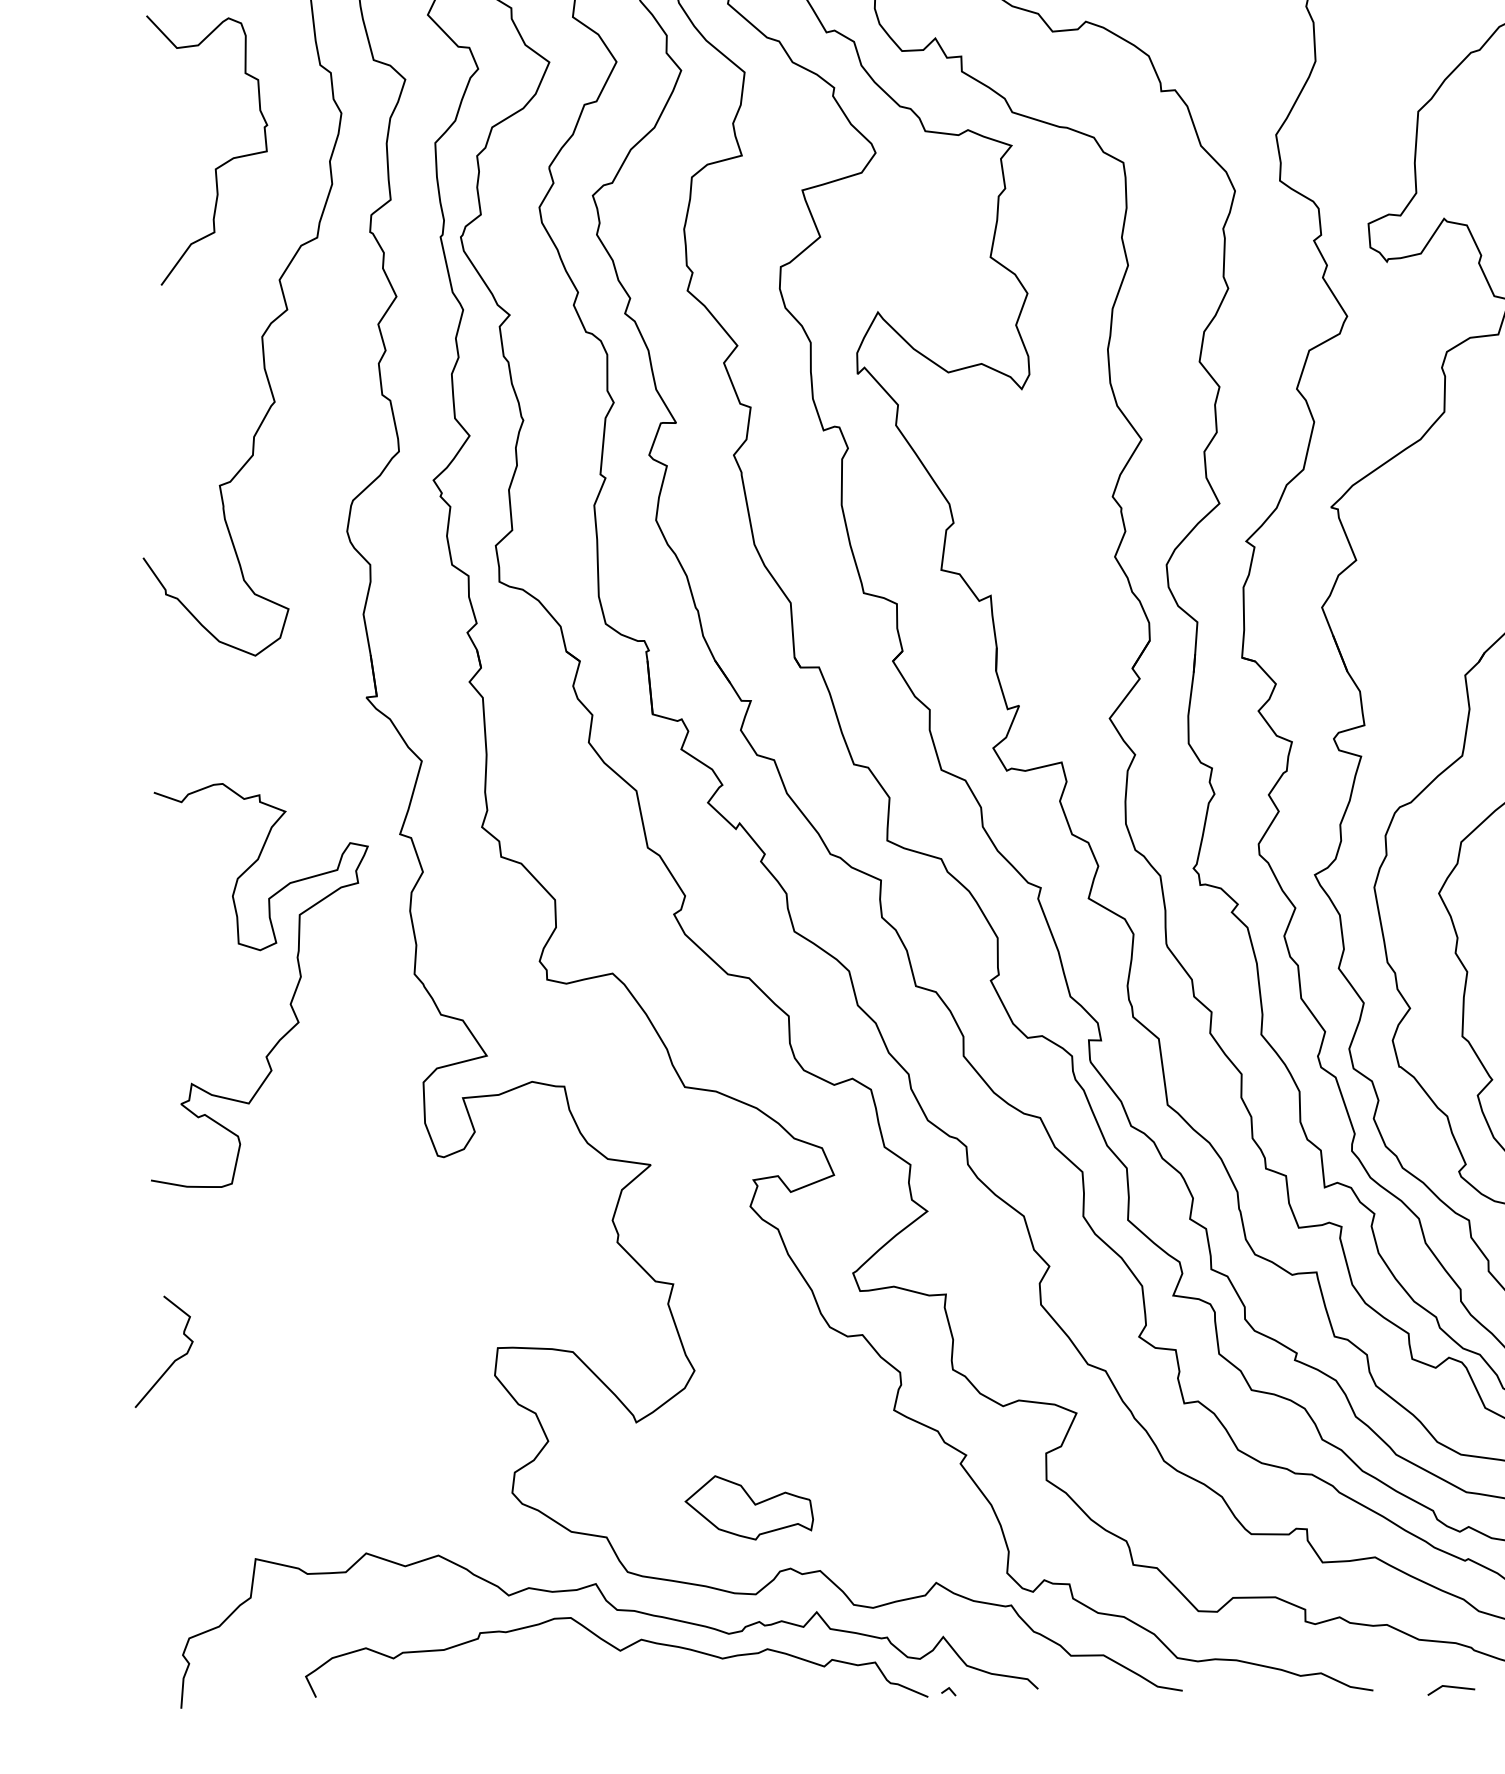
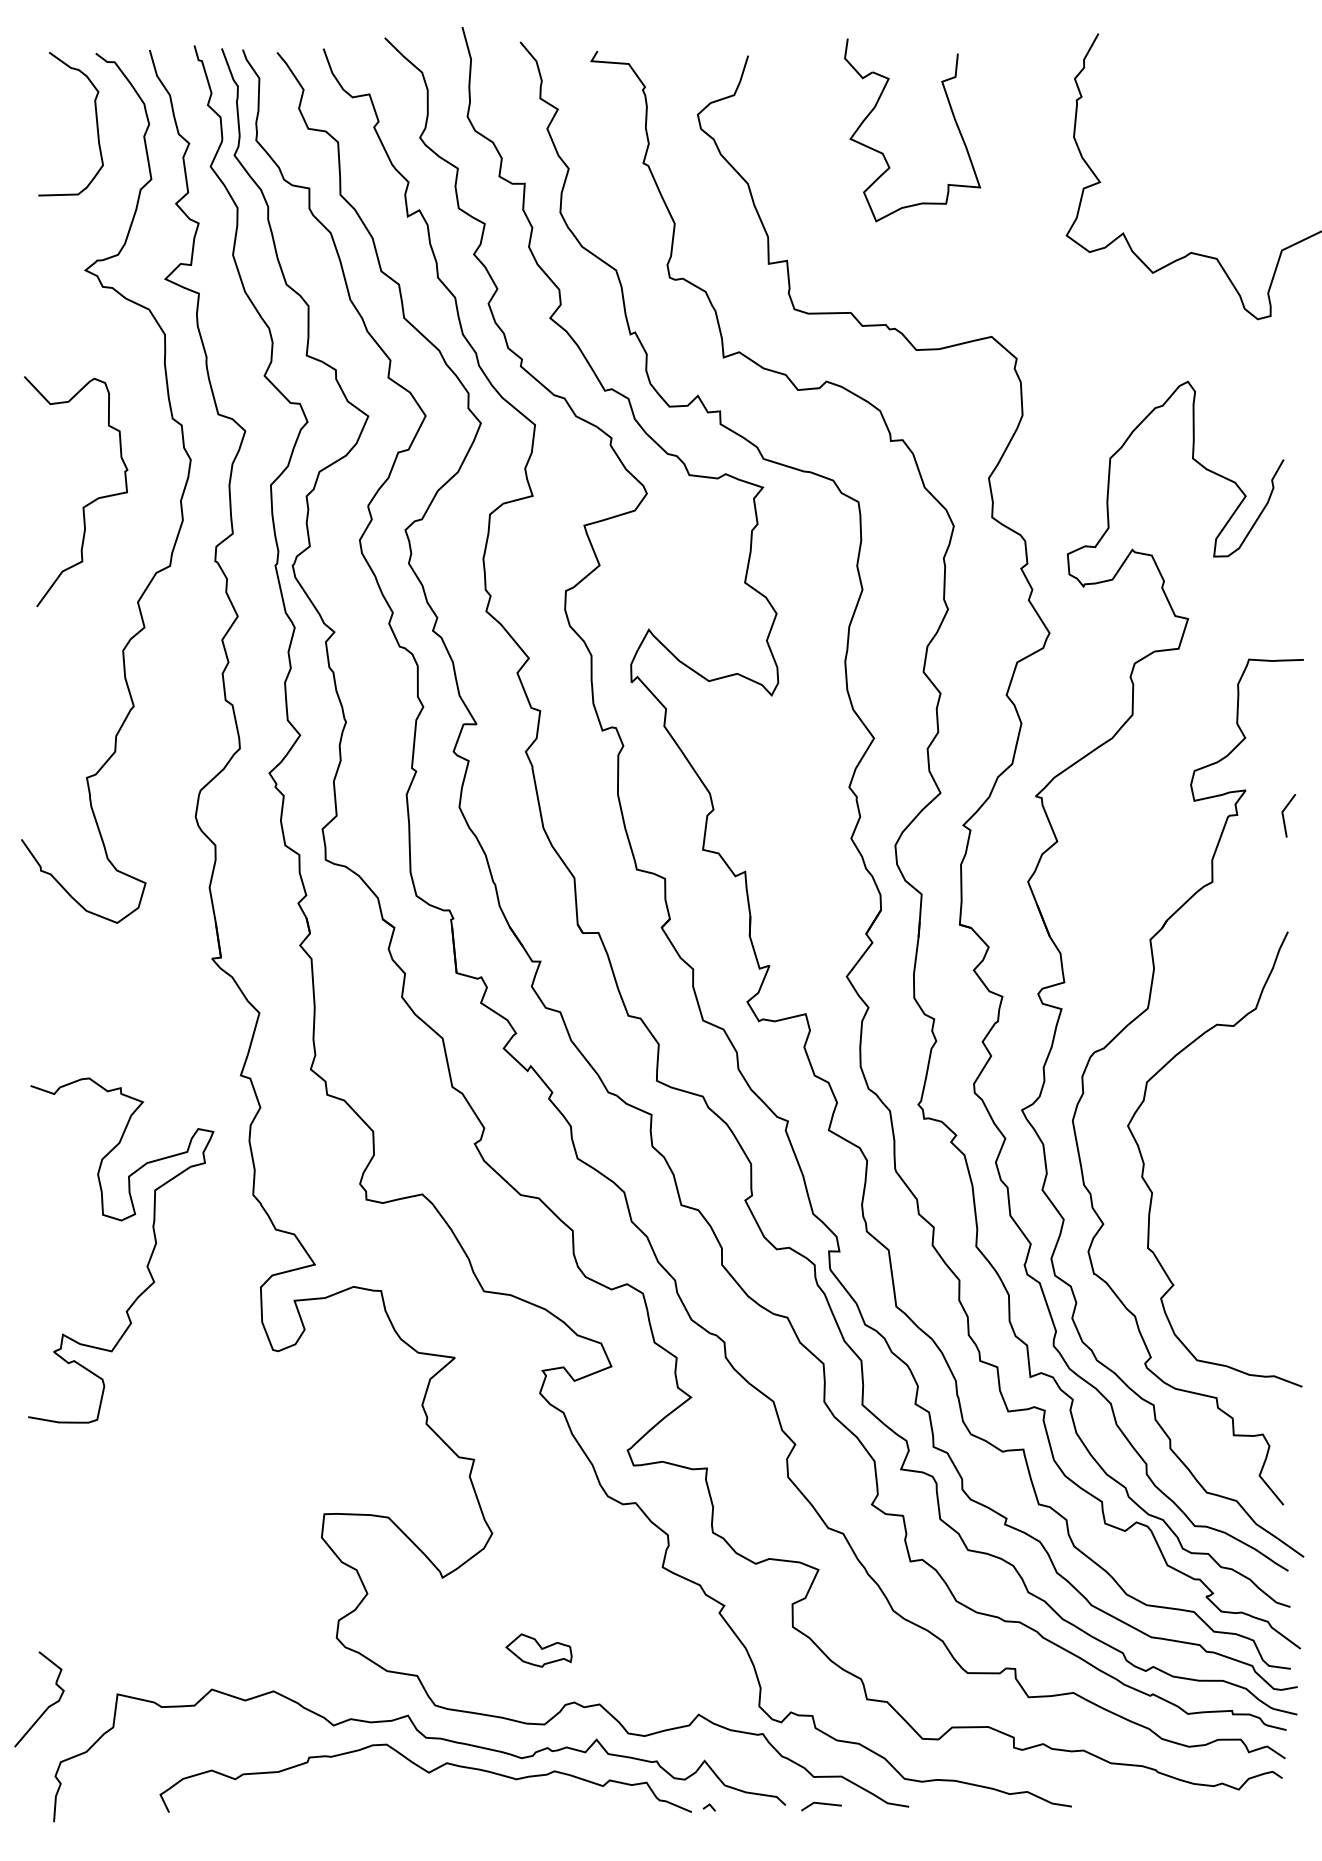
curve: (291, 997) -> (148, 1260), moved
curve: (173, 1361) -> (47, 1707), moved
part: (748, 1507) -> (538, 1650), size x0.6
line: (1451, 1688) -> (821, 1804), moved

